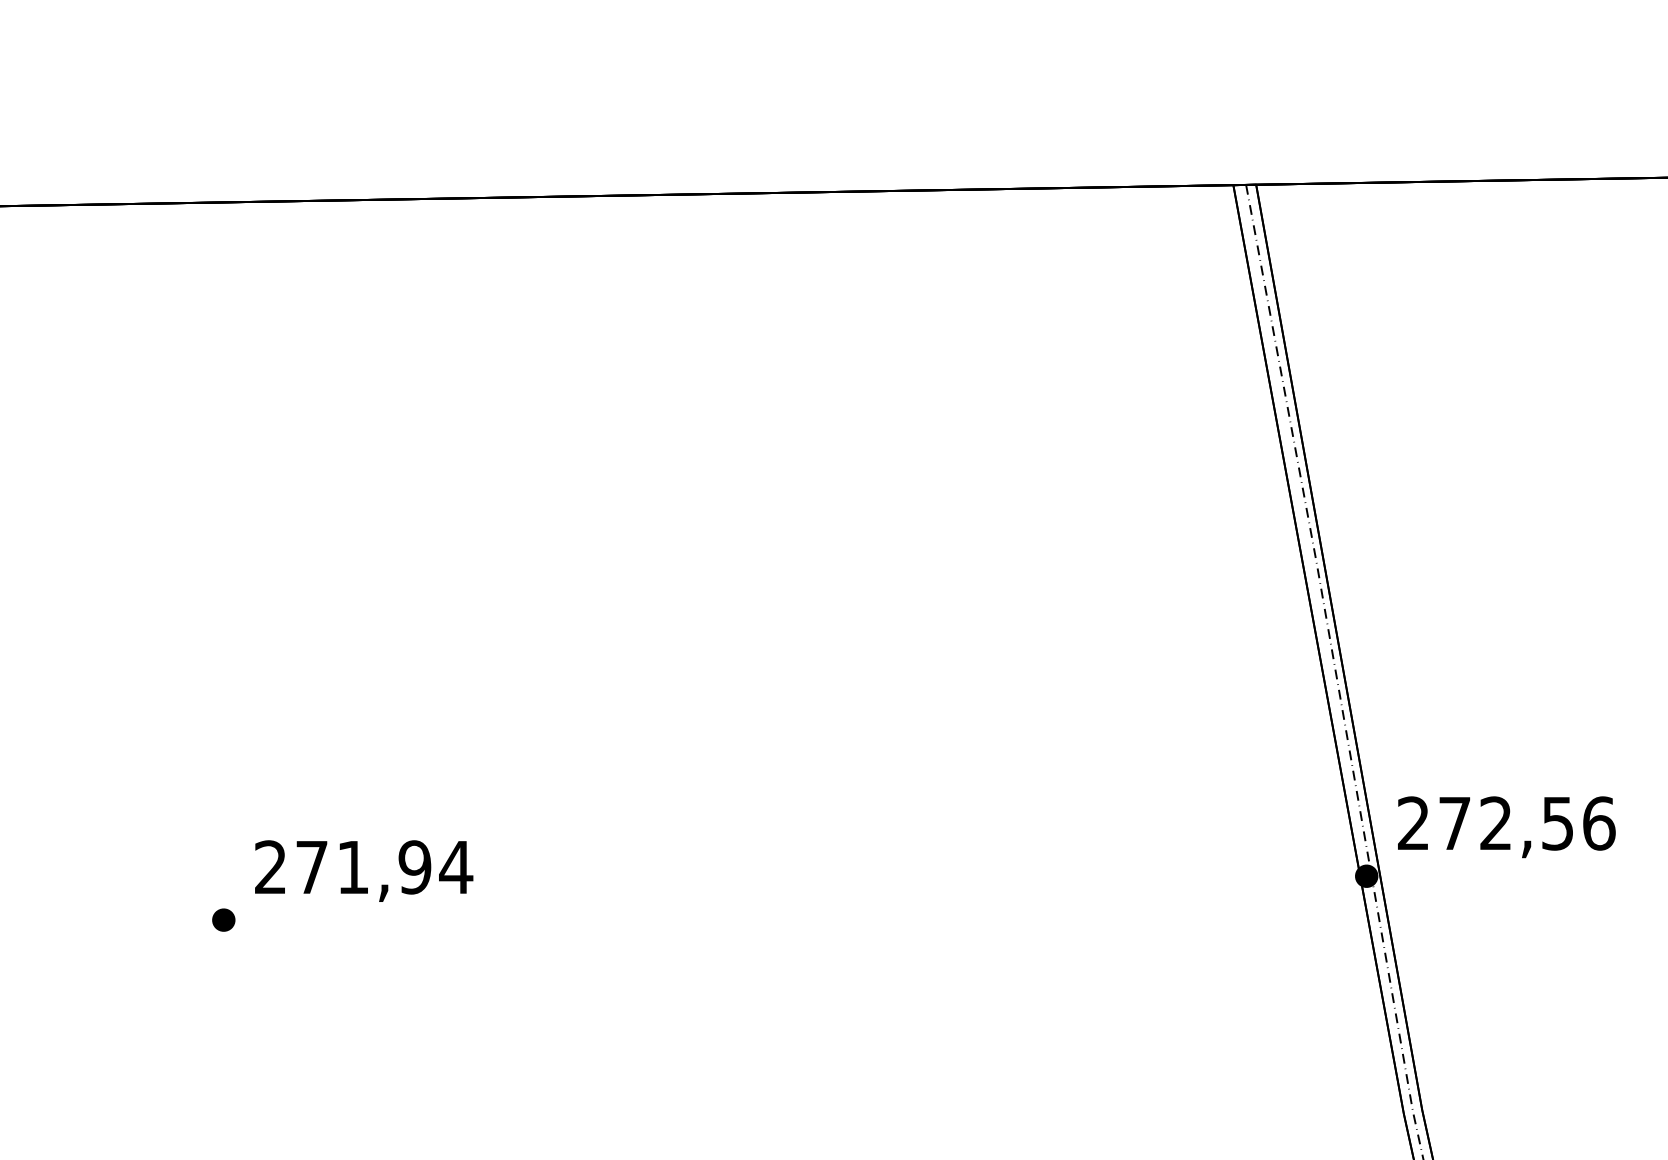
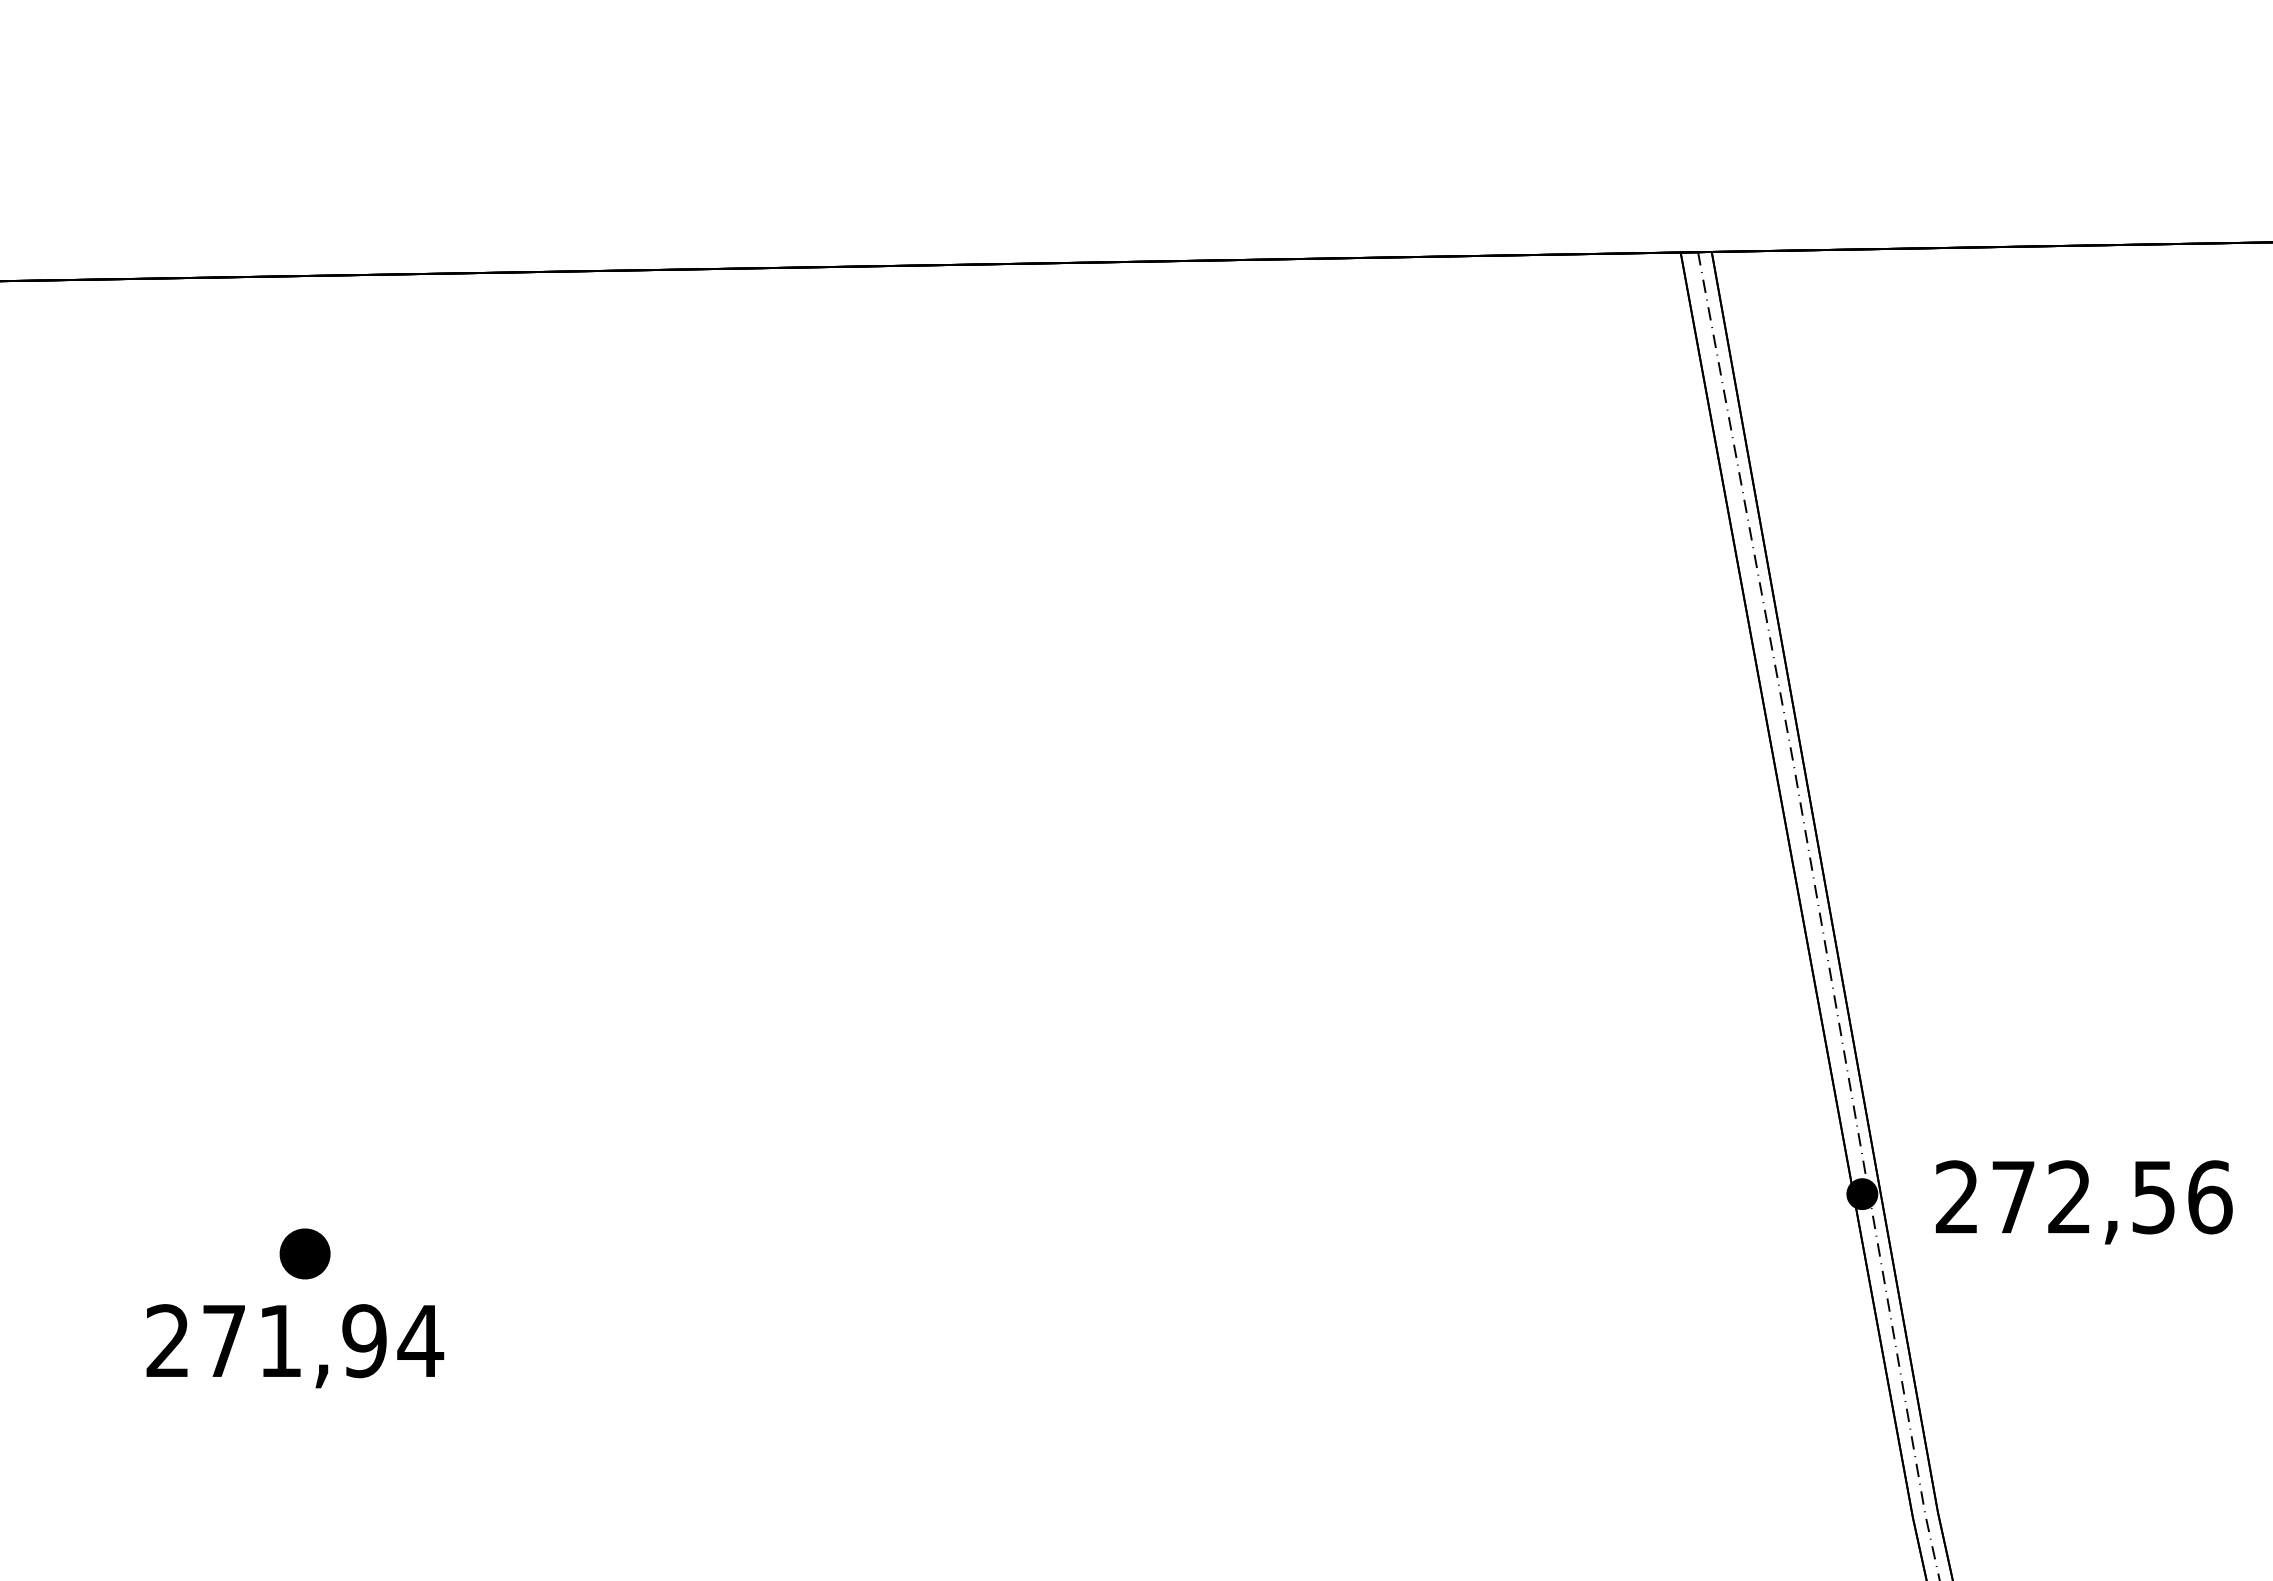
text: (1506, 827) -> (2084, 1202), moved
text: (364, 871) -> (295, 1346), moved
part: (223, 919) -> (304, 1253), size x1.6

